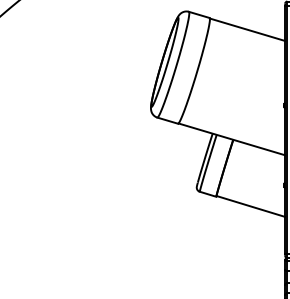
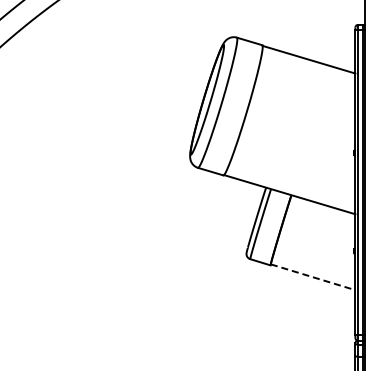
line: (251, 206) -> (313, 277), solid -> dashed

